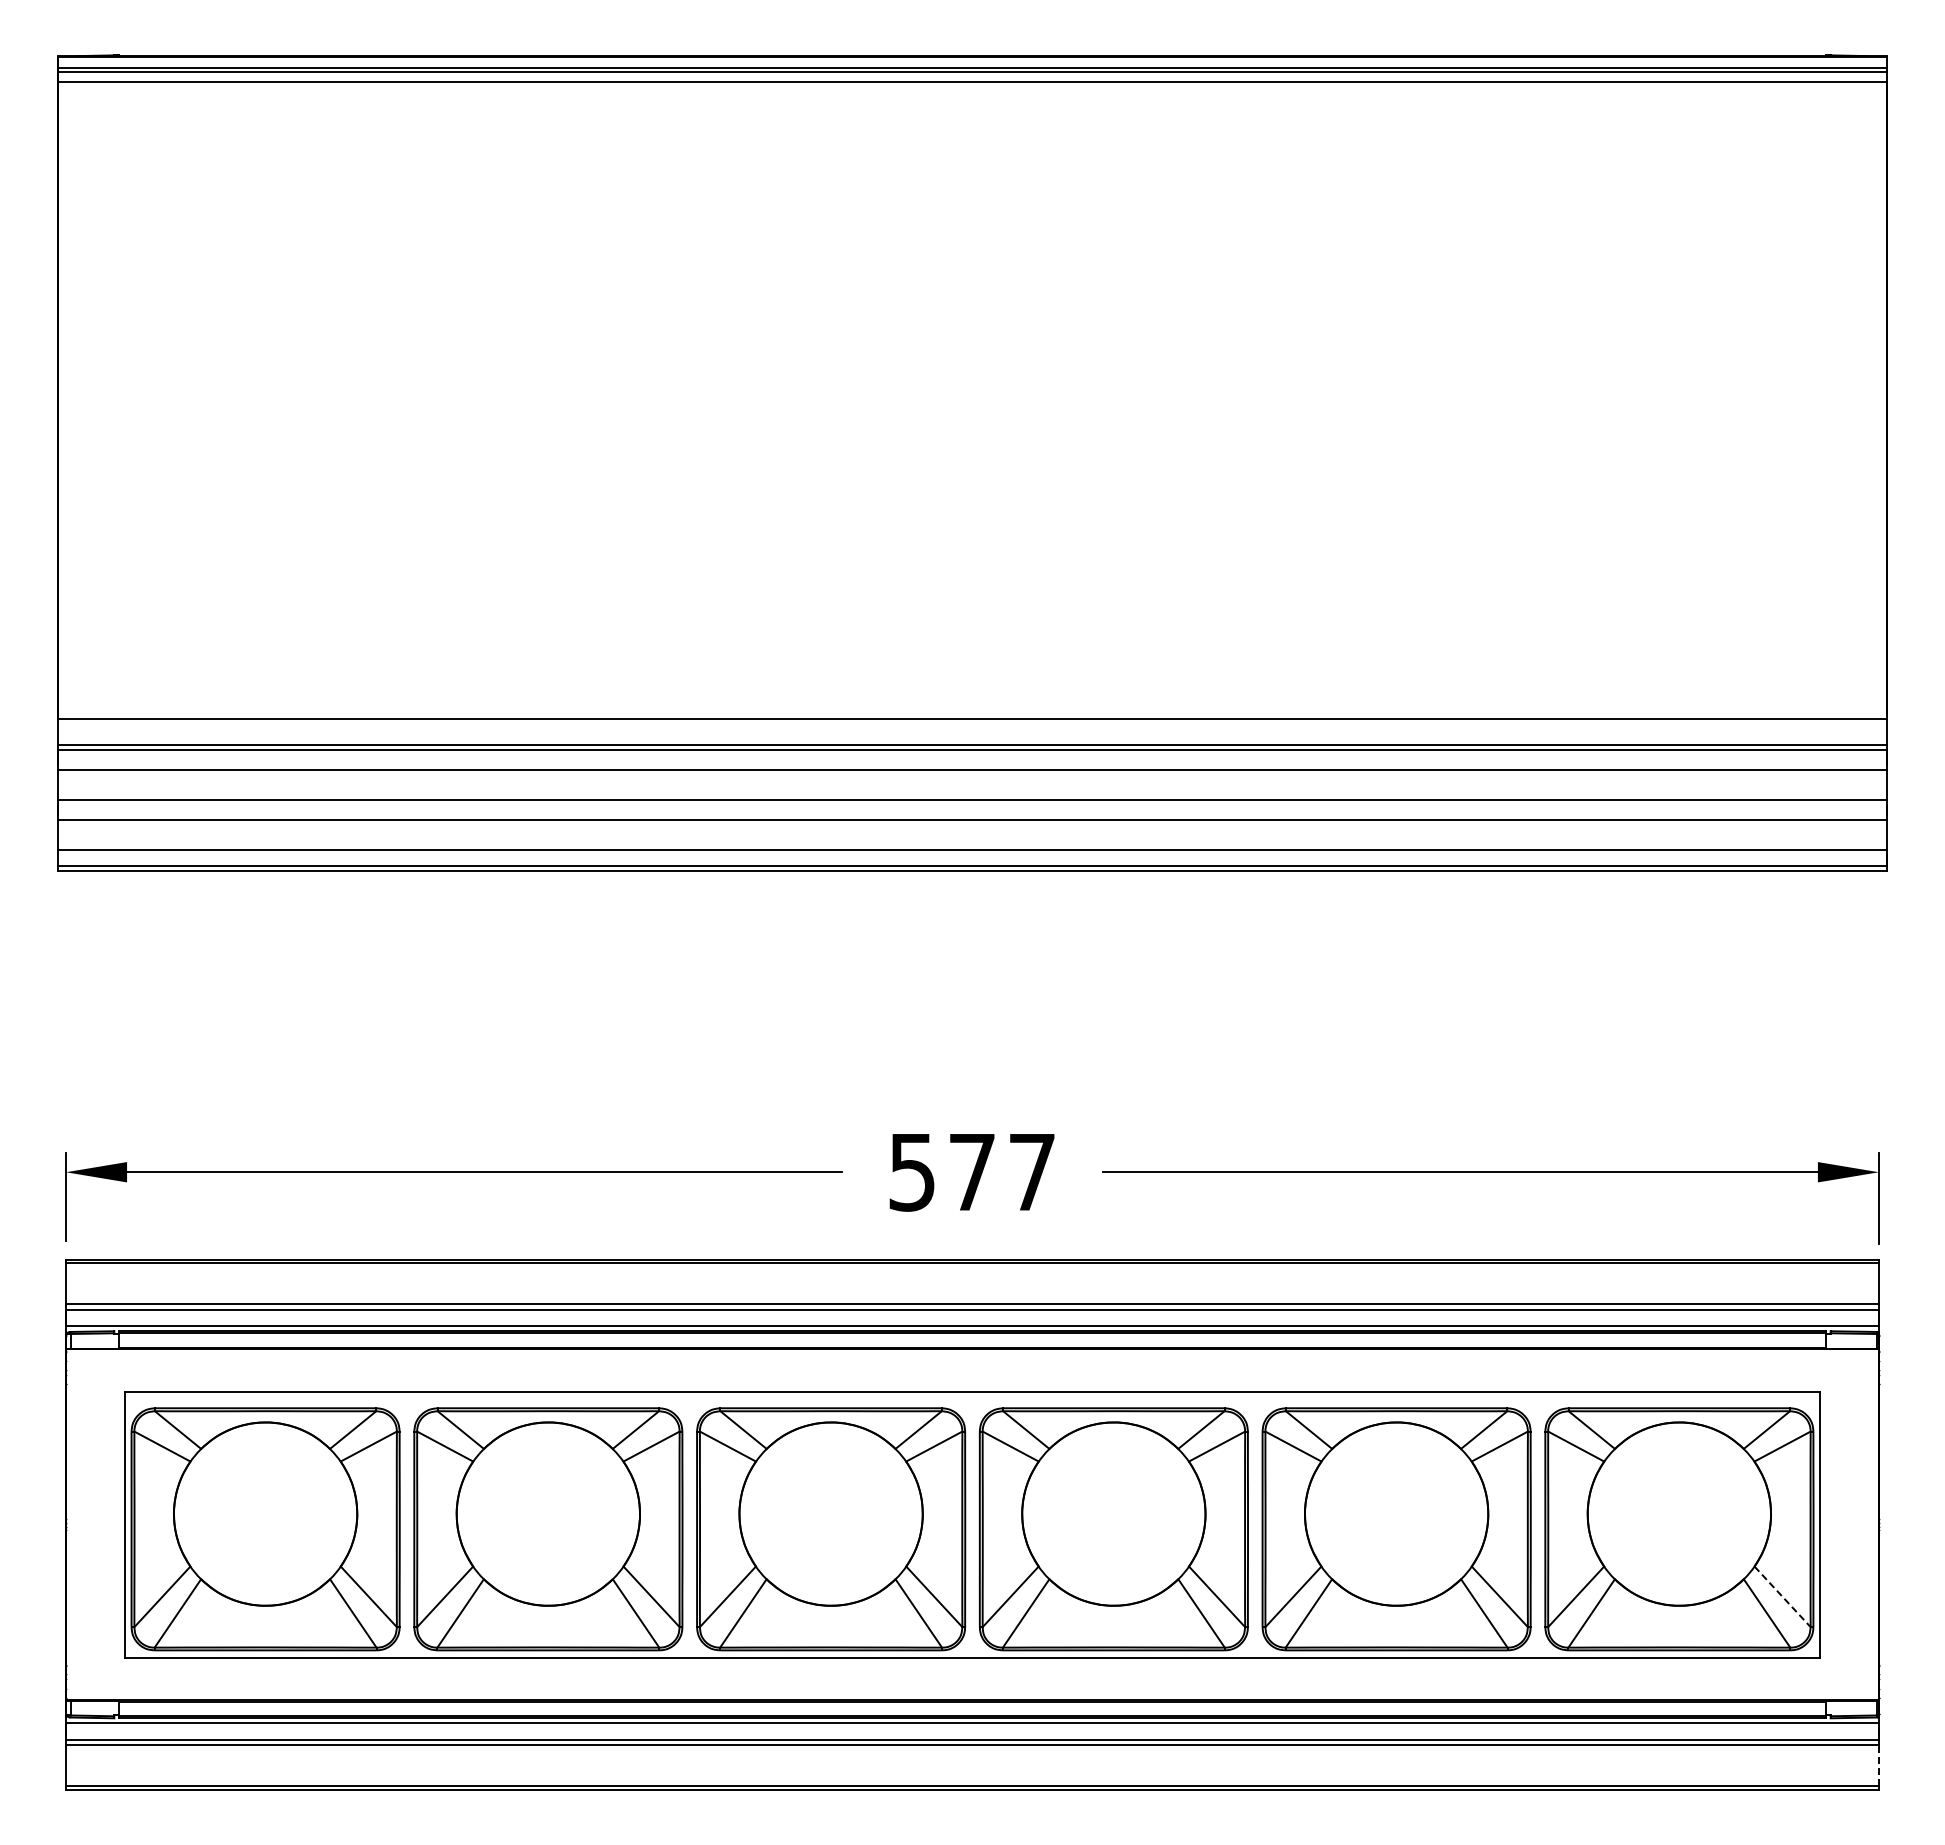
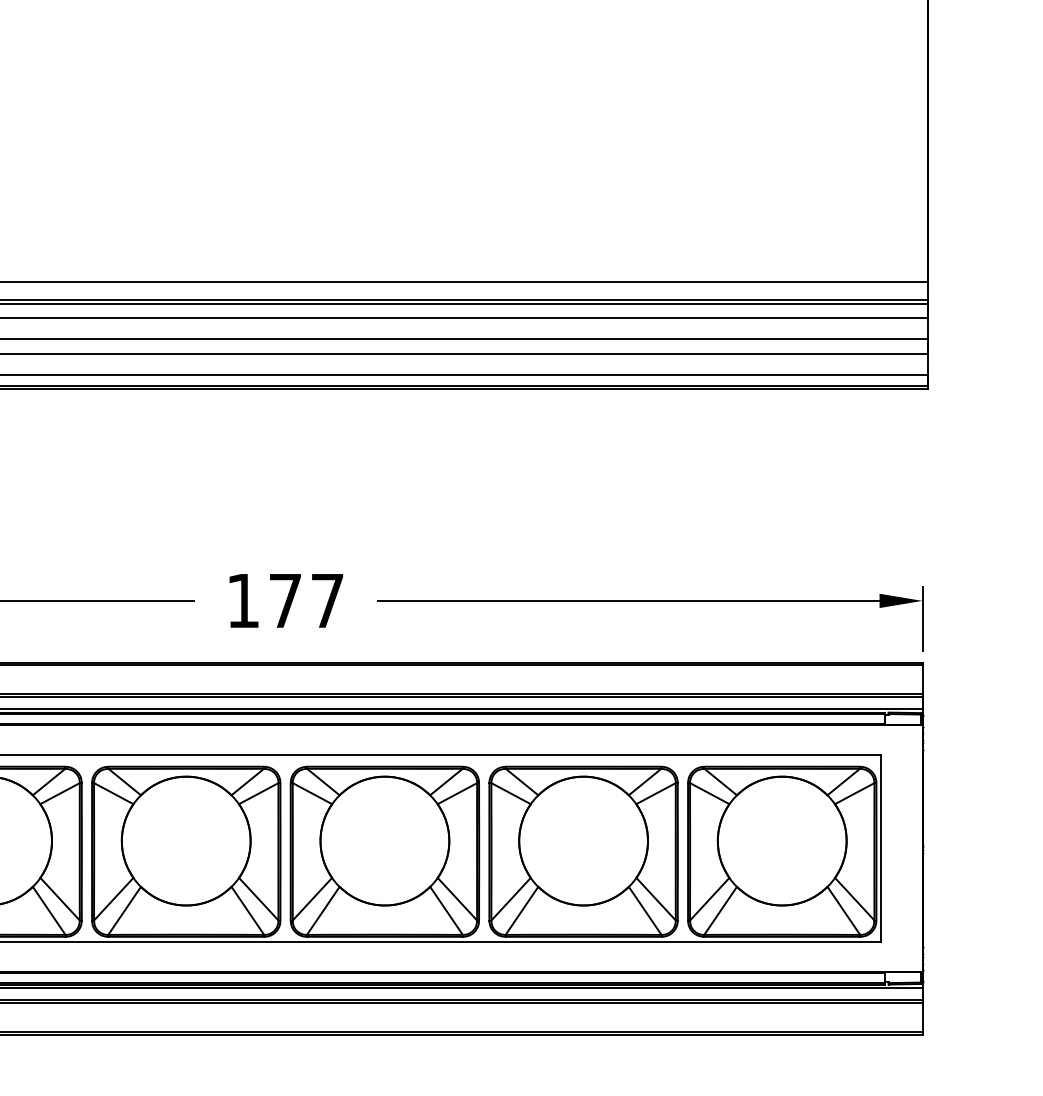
text: (911, 1172) -> (242, 601), 577 -> 177
line: (1782, 1597) -> (854, 899), dashed -> solid
line: (1879, 1766) -> (922, 1018), dashed -> solid

